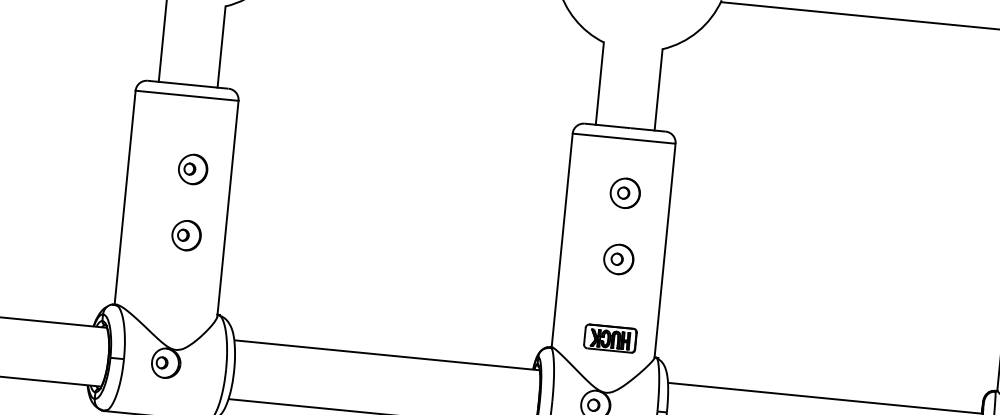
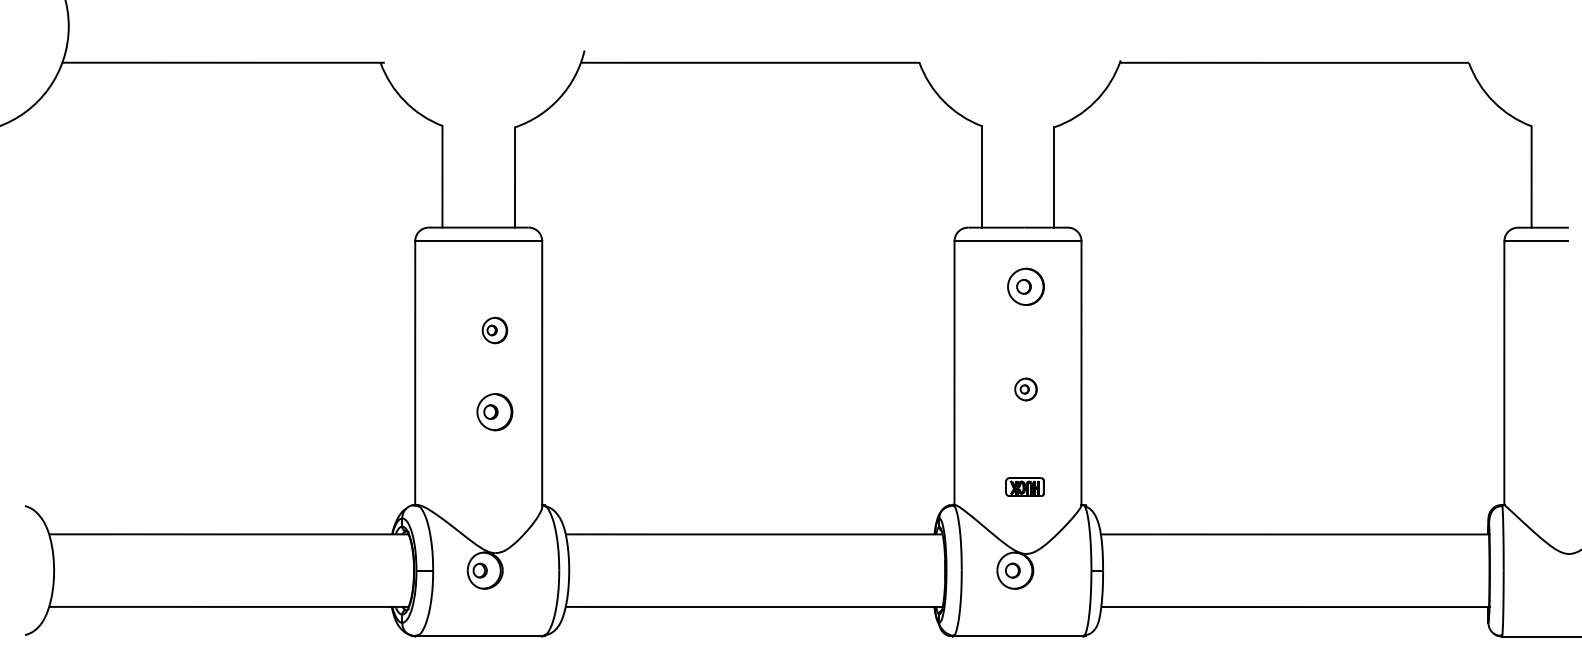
part: (192, 169) -> (494, 330), size x0.7
part: (624, 192) -> (1025, 286), moved
part: (618, 259) -> (1025, 389), size x0.6
part: (609, 337) -> (1024, 486), size x0.6

